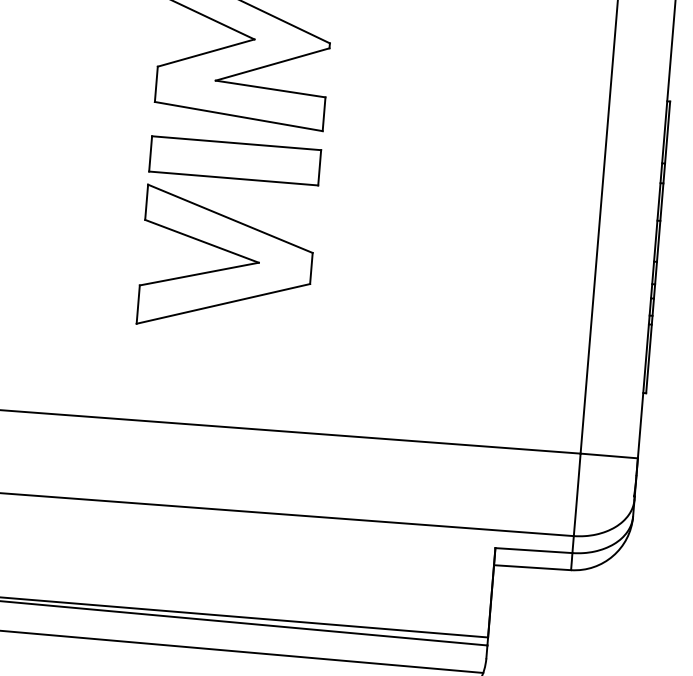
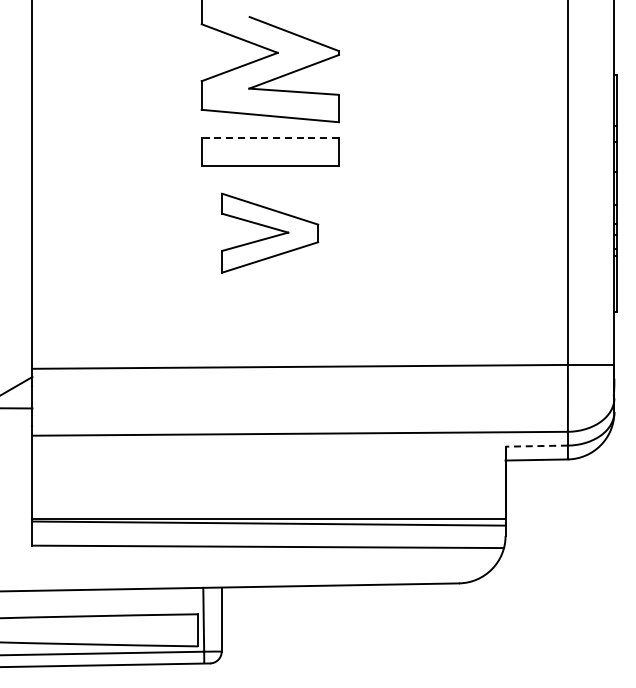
line: (236, 143) -> (270, 137), solid -> dashed
part: (226, 260) -> (269, 232), size x0.7
line: (533, 551) -> (536, 446), solid -> dashed

